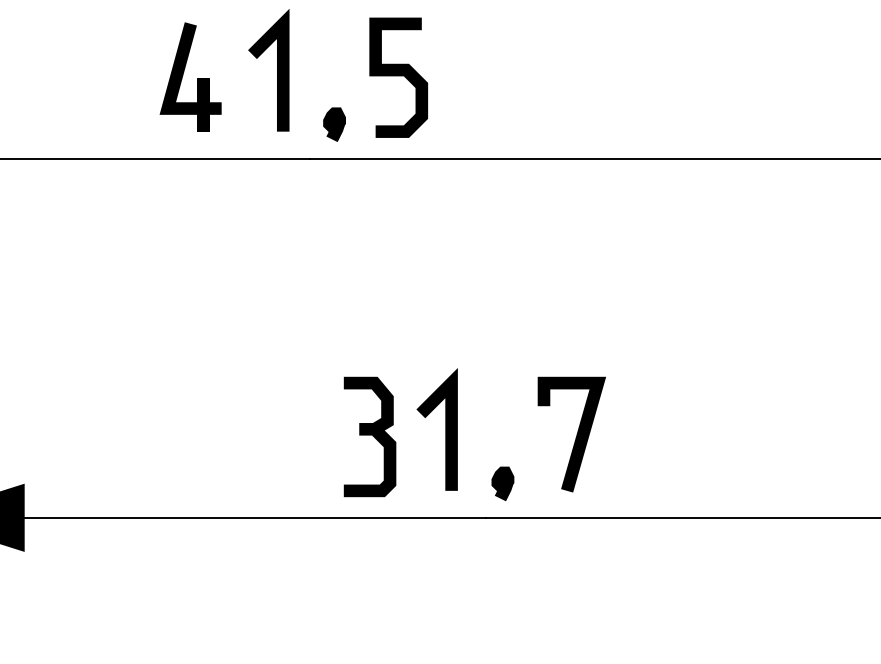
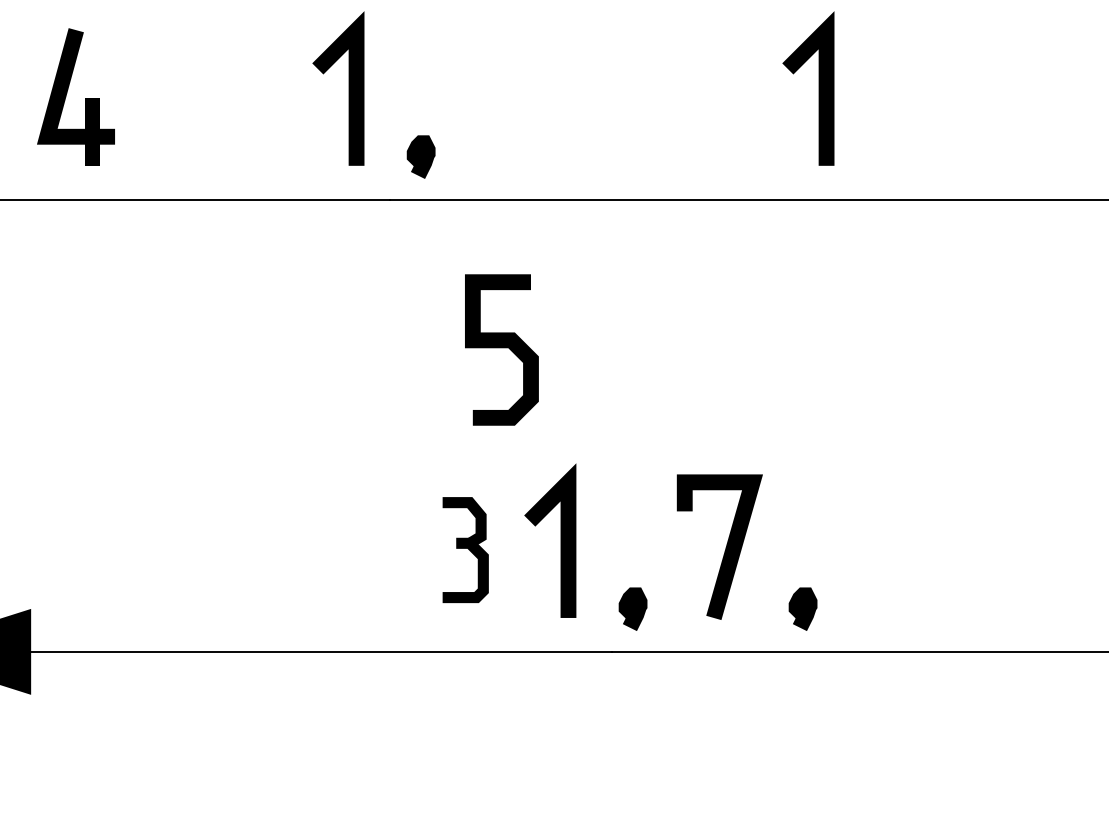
line: (650, 70) -> (818, 88), added
part: (183, 74) -> (67, 93), moved
curve: (398, 76) -> (501, 348), moved
part: (369, 436) -> (465, 549), size x0.7
part: (637, 483) -> (802, 608), added

